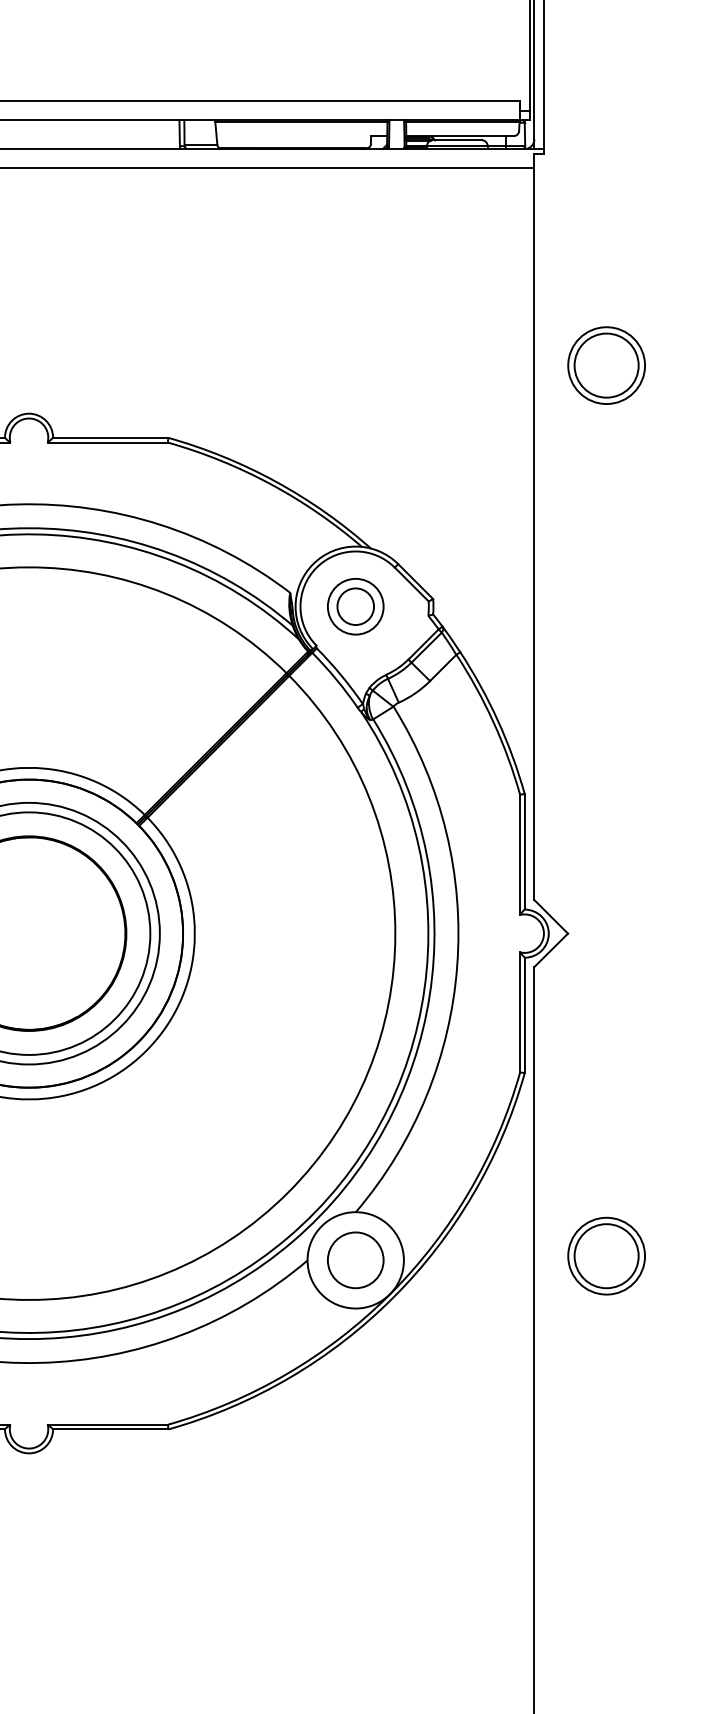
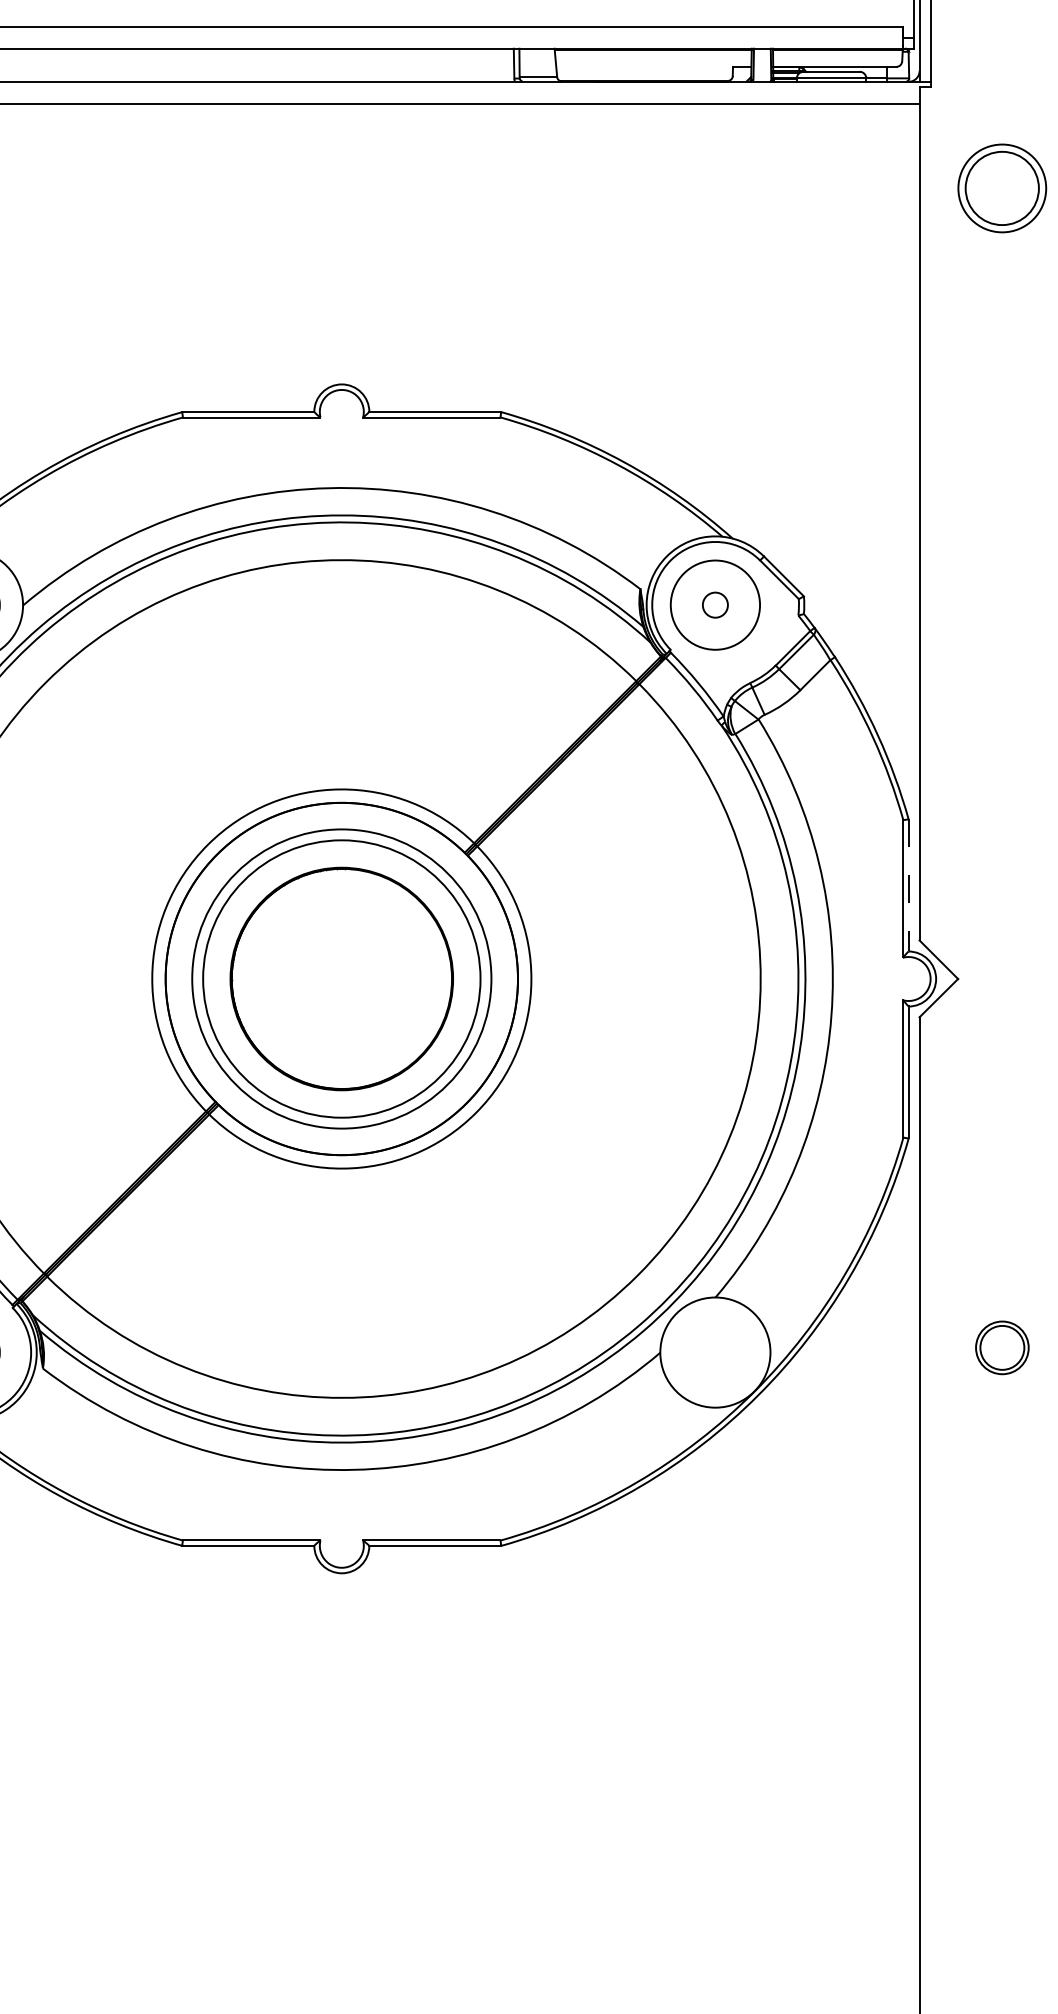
part: (606, 365) -> (1002, 188), moved
circle: (355, 607) -> (715, 605), size x0.6
circle: (355, 607) -> (715, 605), size x1.4
line: (524, 851) -> (908, 885), solid -> dashed
part: (606, 1255) -> (1002, 1347), size x0.6
circle: (355, 1260) -> (715, 1352), removed

